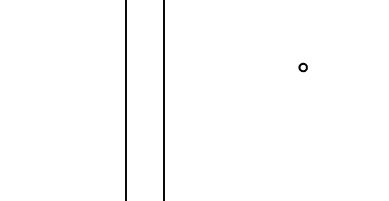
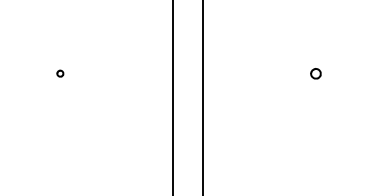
part: (302, 67) -> (315, 73), size x1.6

